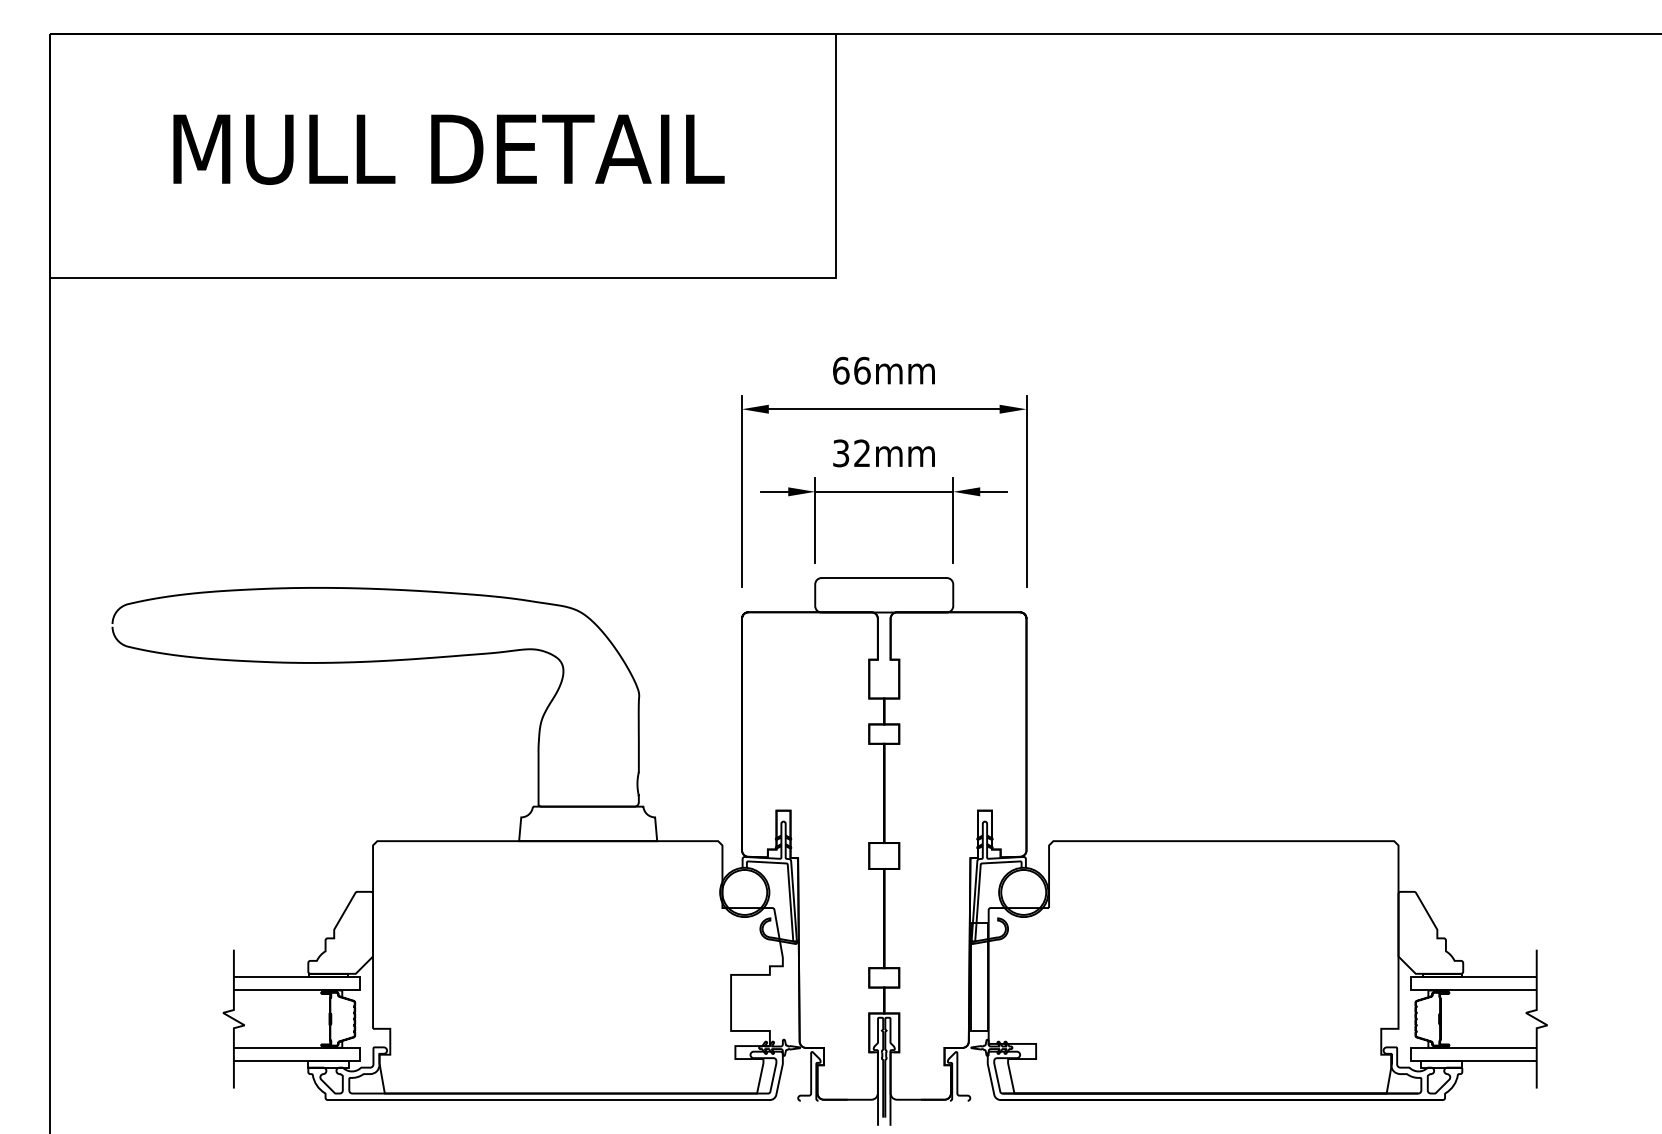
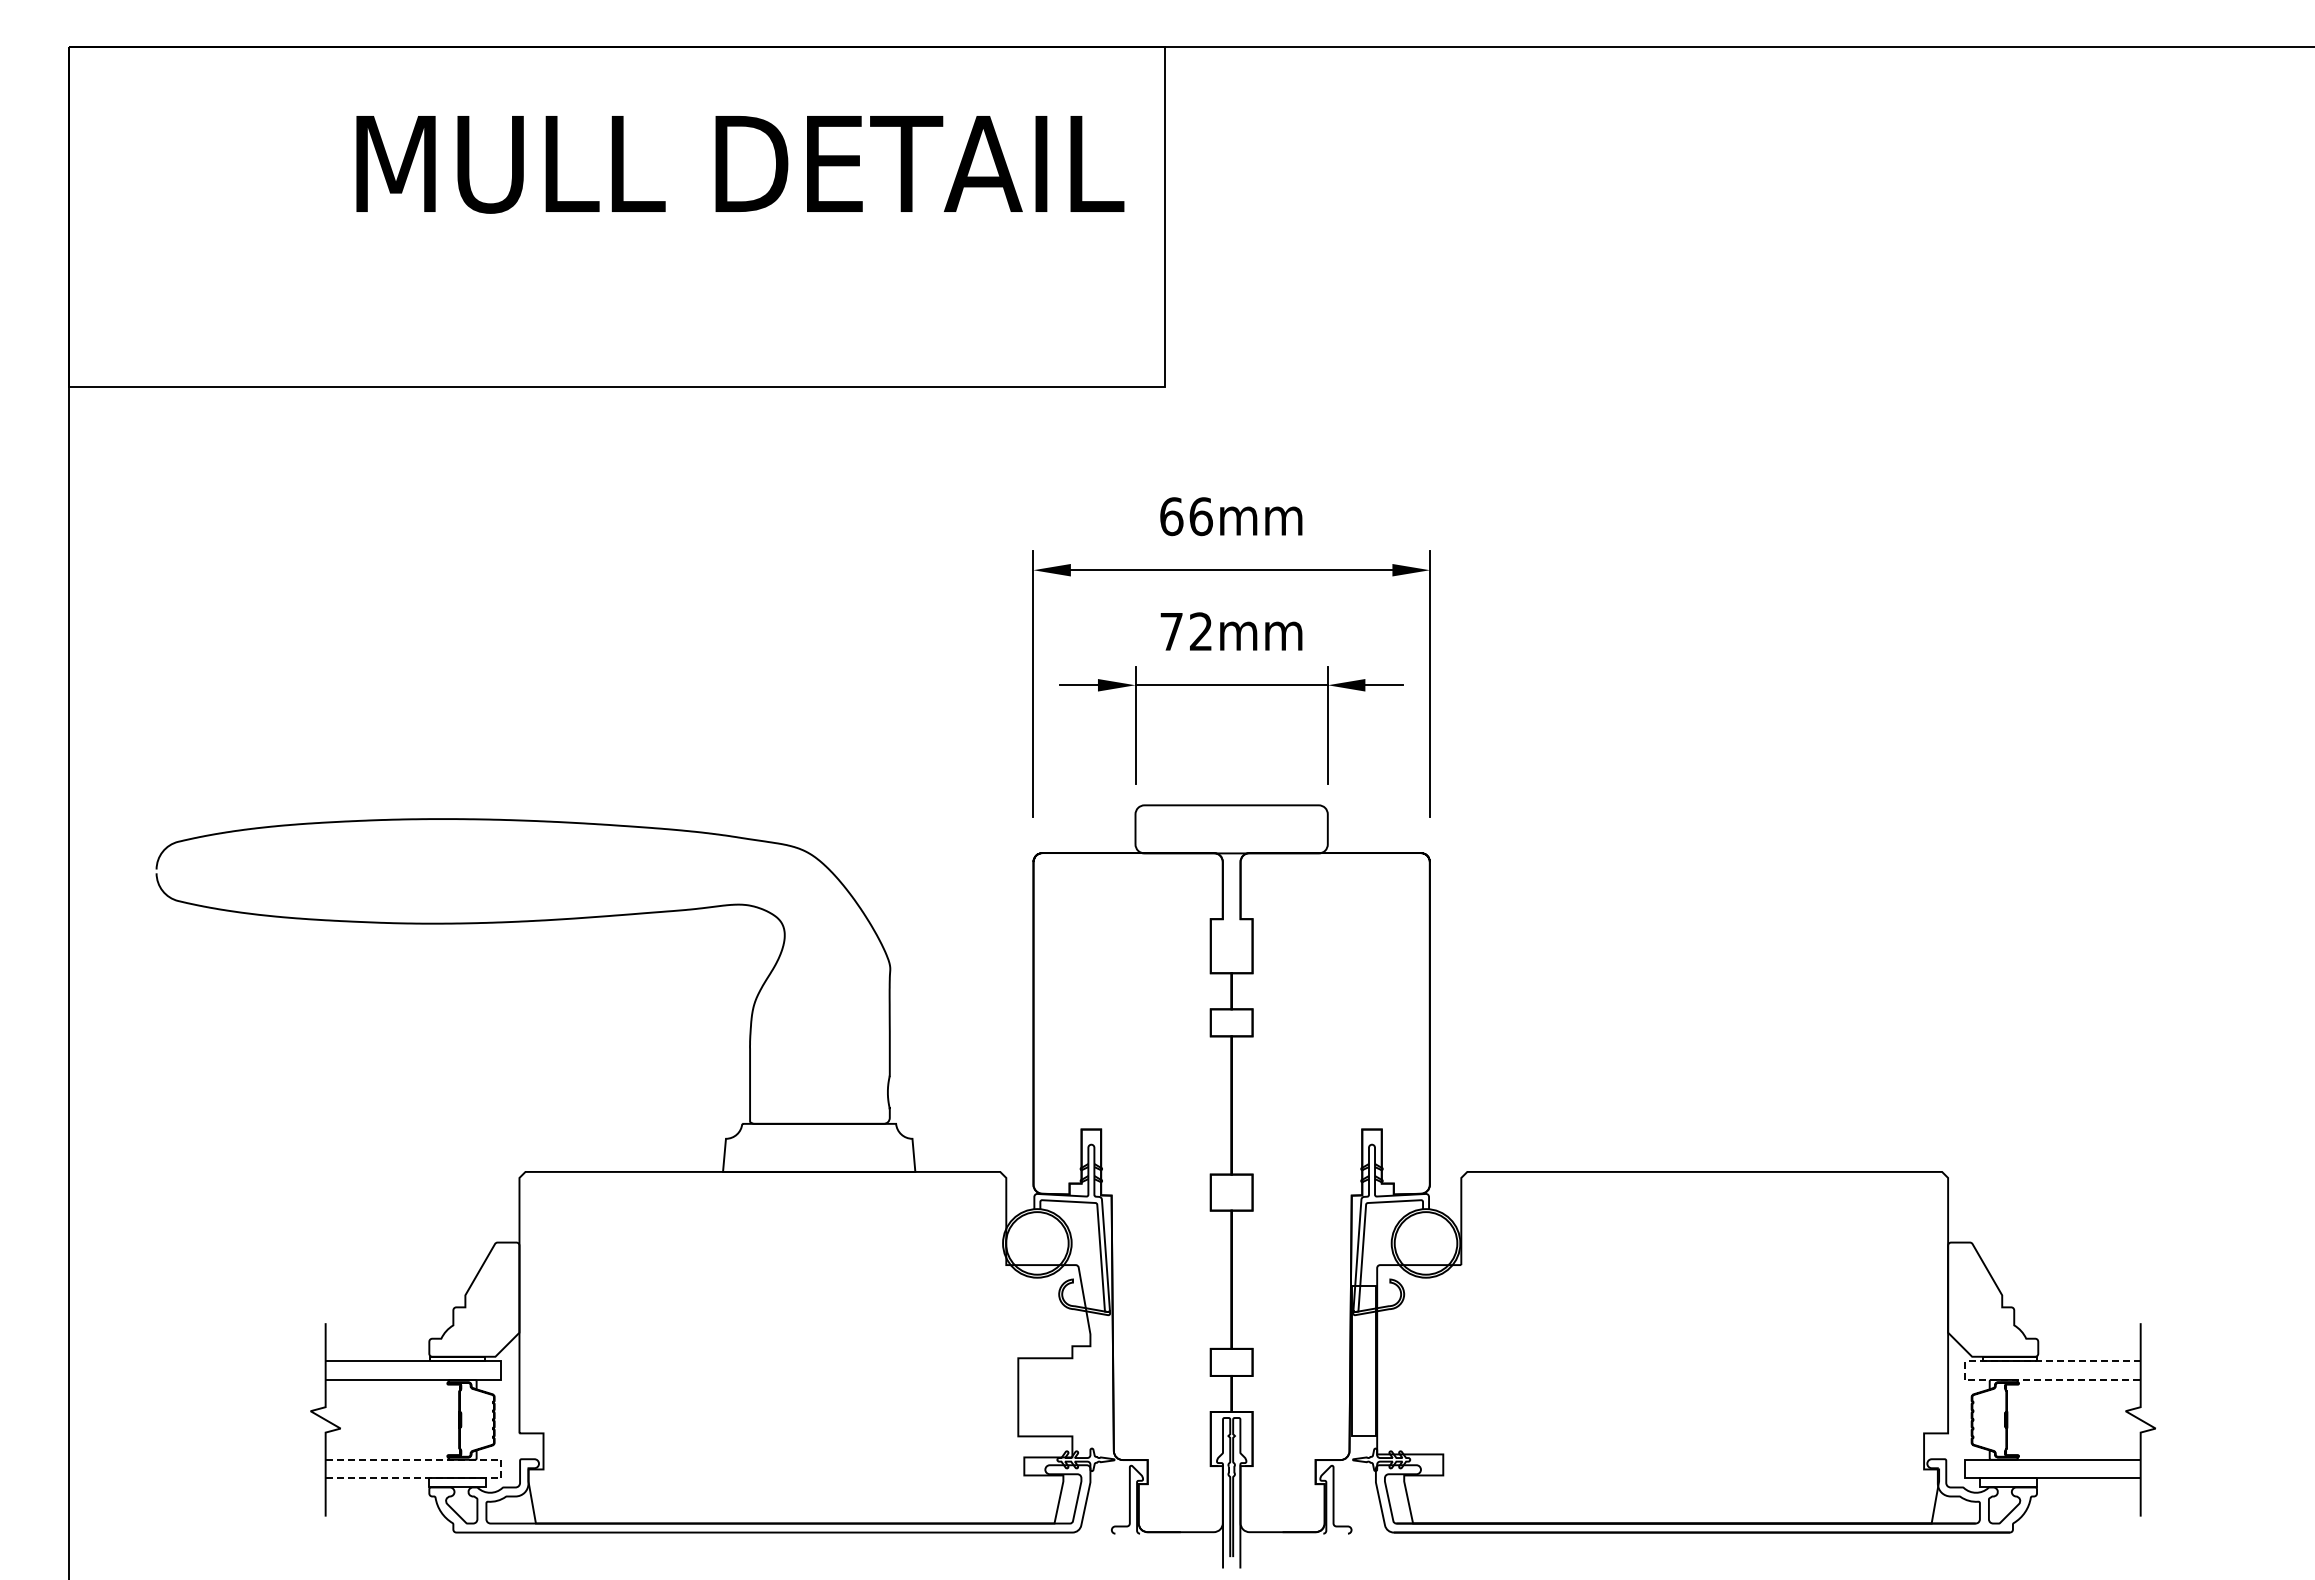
text: (449, 149) -> (740, 164), moved
text: (841, 453) -> (1171, 631), 32mm -> 72mm
line: (1410, 984) -> (1964, 1371), solid -> dashed
line: (360, 1054) -> (501, 1469), solid -> dashed

